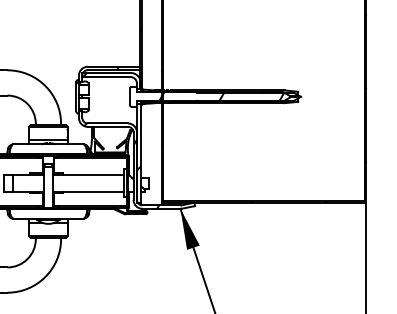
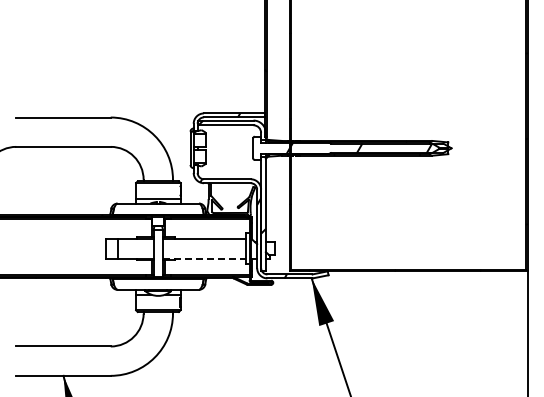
line: (89, 191) -> (205, 258), solid -> dashed

